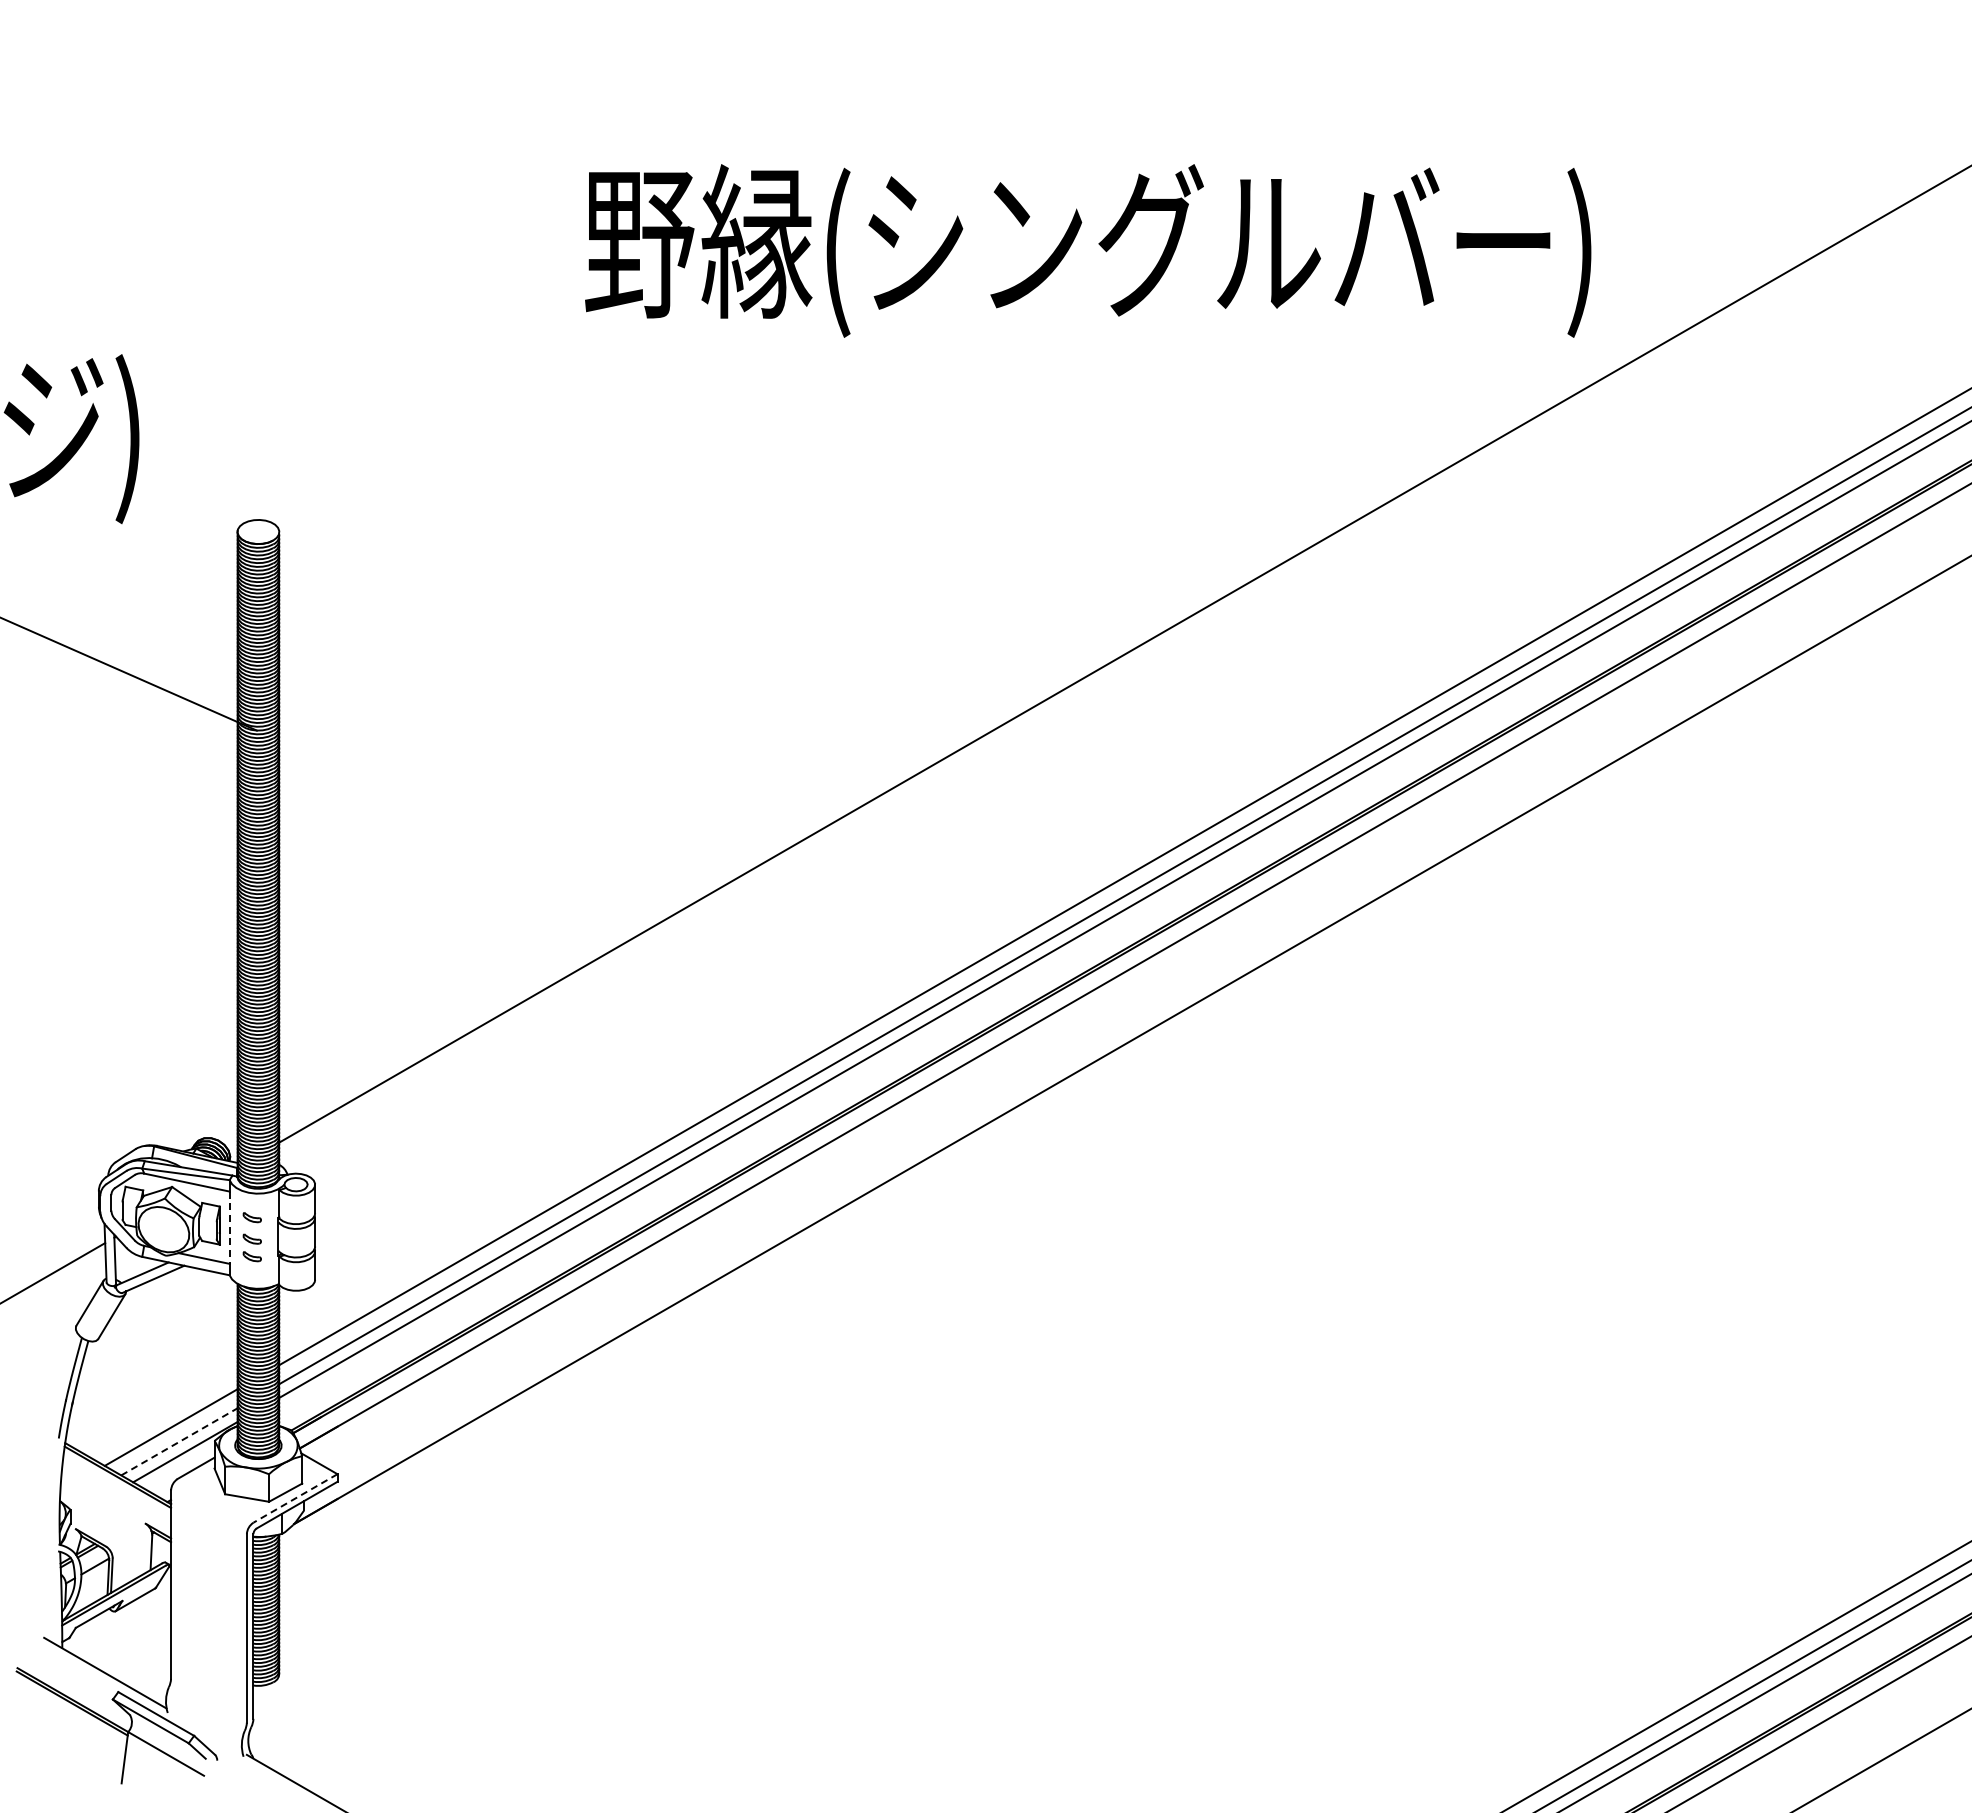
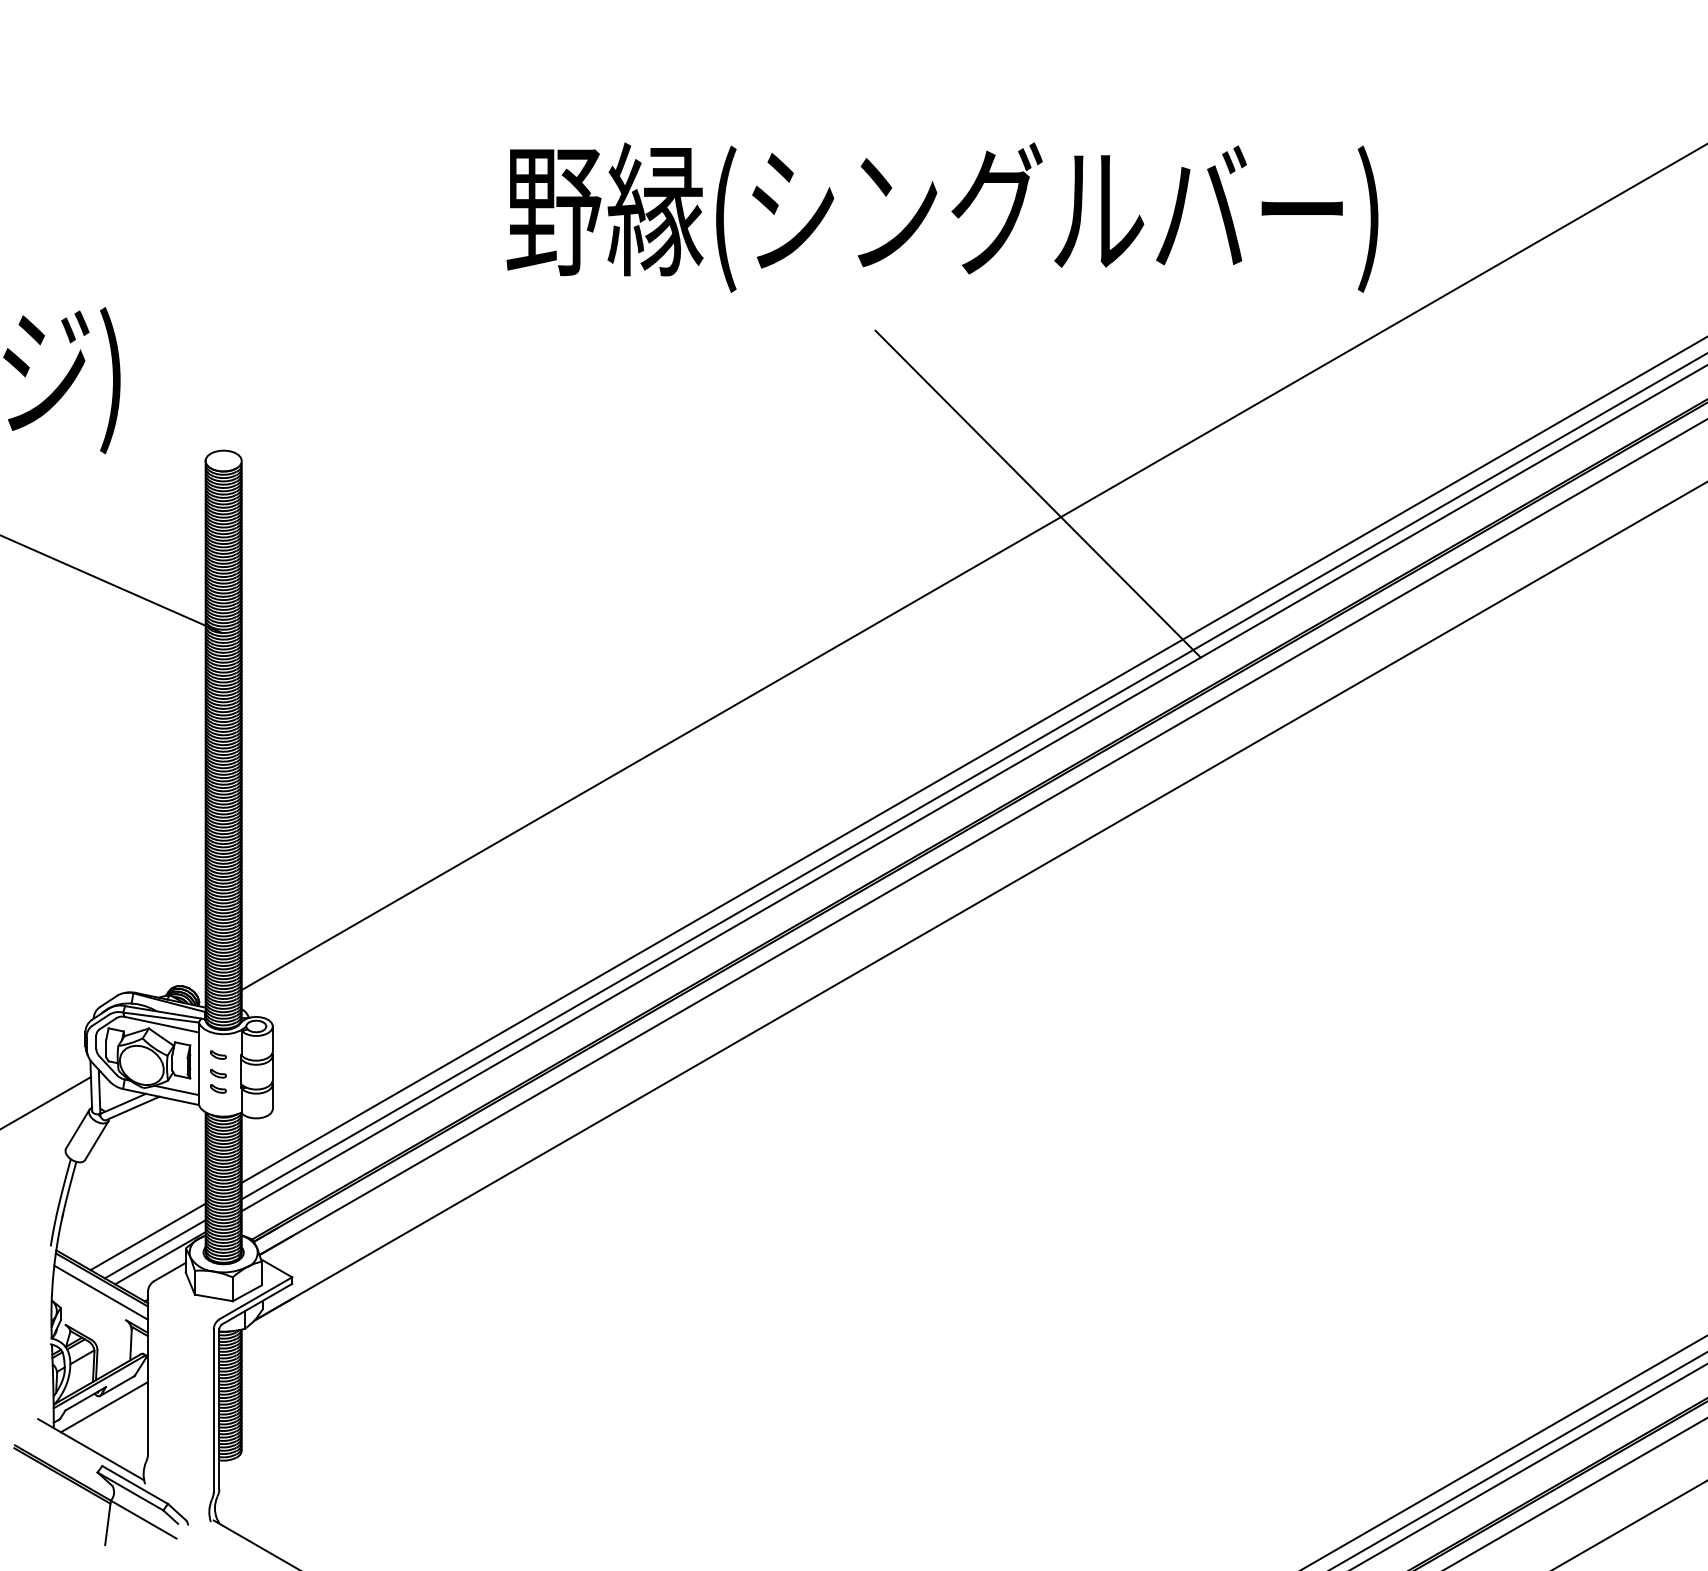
line: (1198, 569) -> (1038, 493), added
line: (229, 1228) -> (198, 1064), dashed -> solid
line: (179, 1441) -> (155, 1248), dashed -> solid
line: (116, 1491) -> (100, 1292), added
line: (295, 1498) -> (255, 1298), dashed -> solid
line: (120, 1624) -> (104, 1407), added

